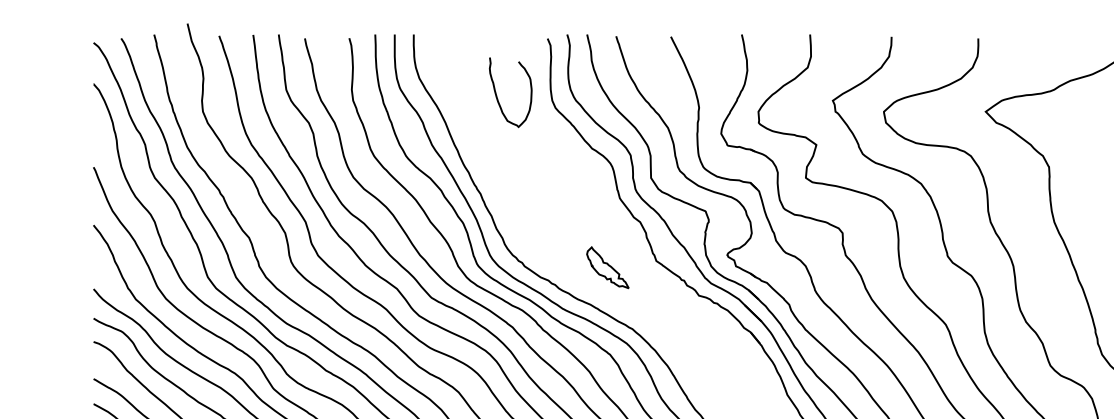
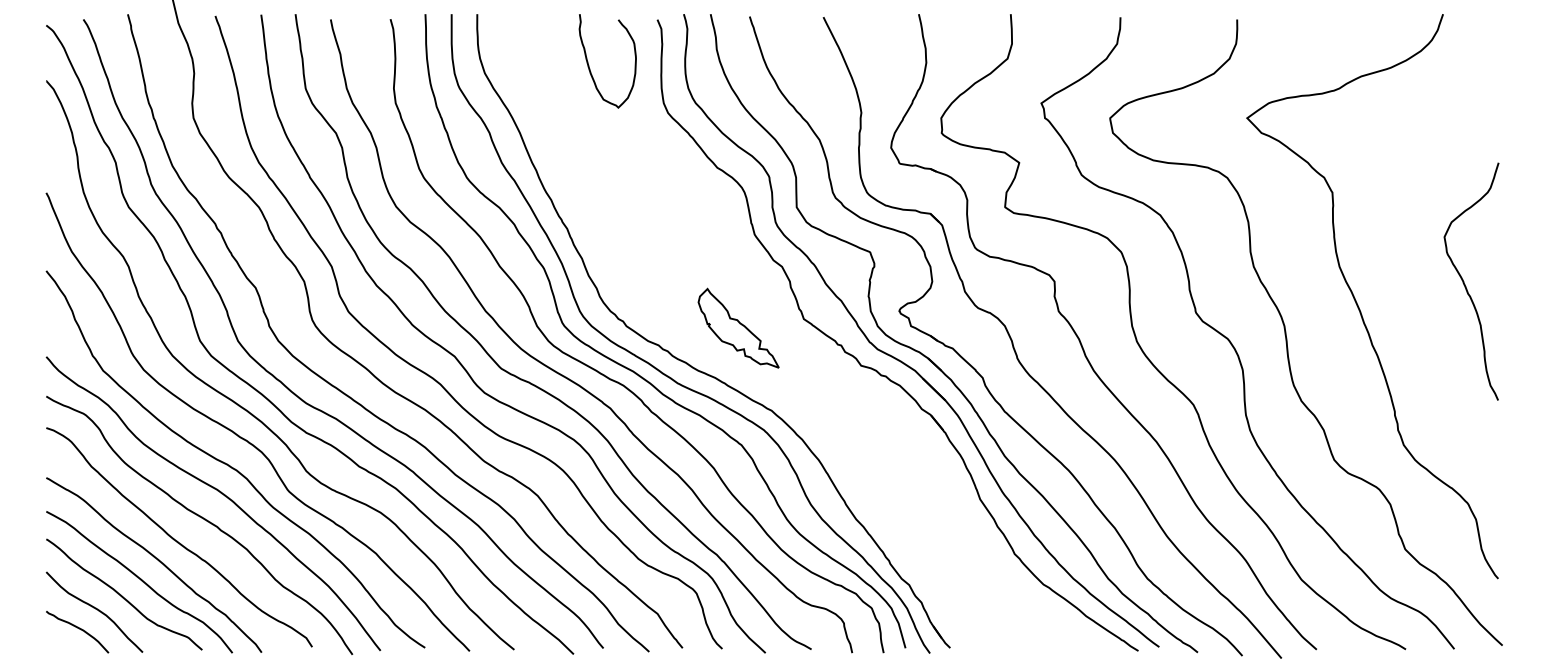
curve: (497, 97) -> (590, 68), moved
part: (607, 267) -> (738, 327), size x1.43

